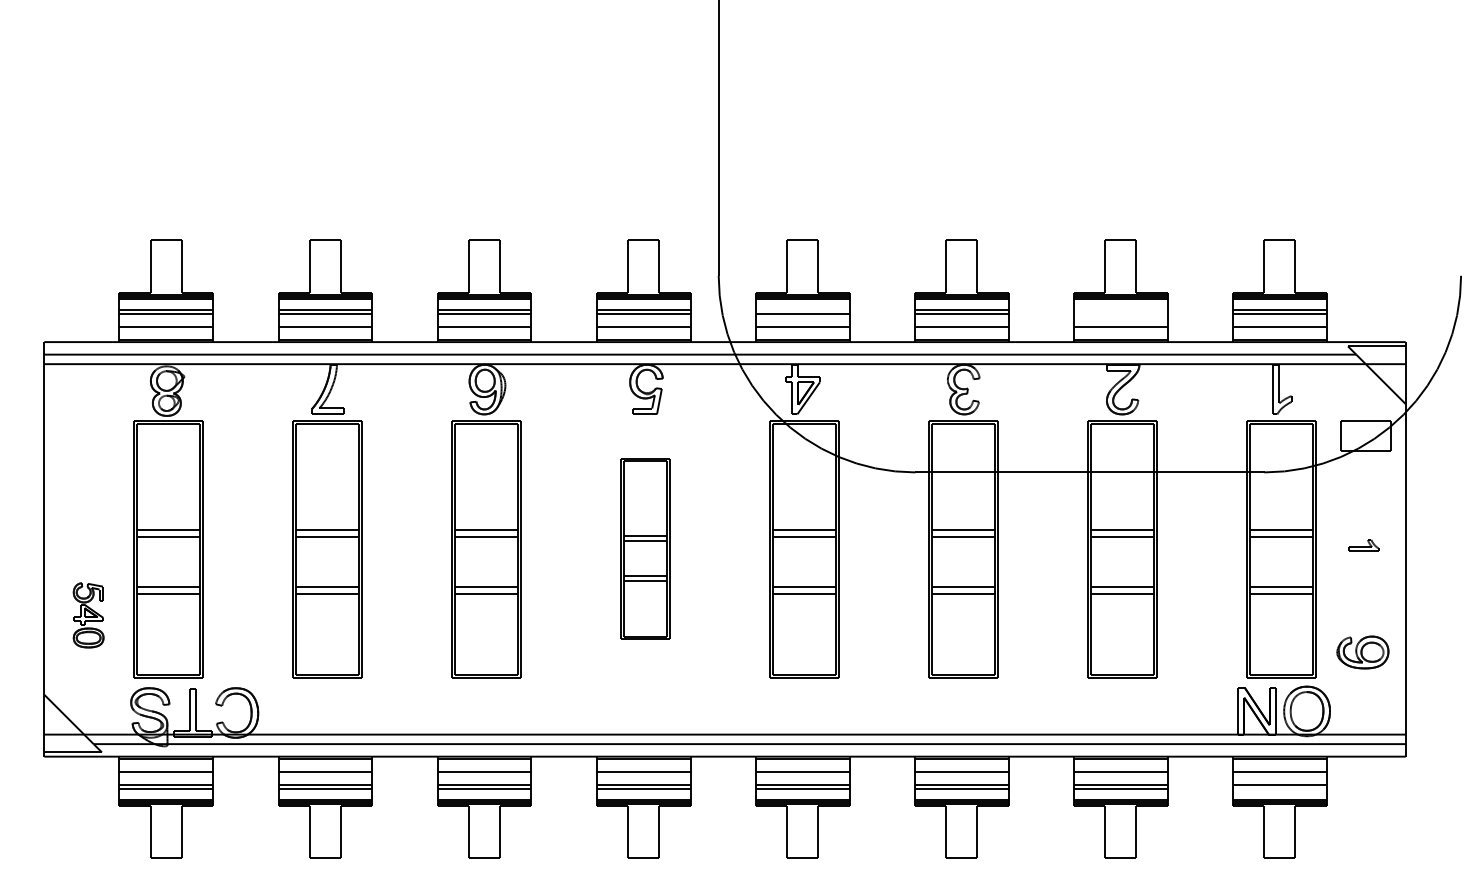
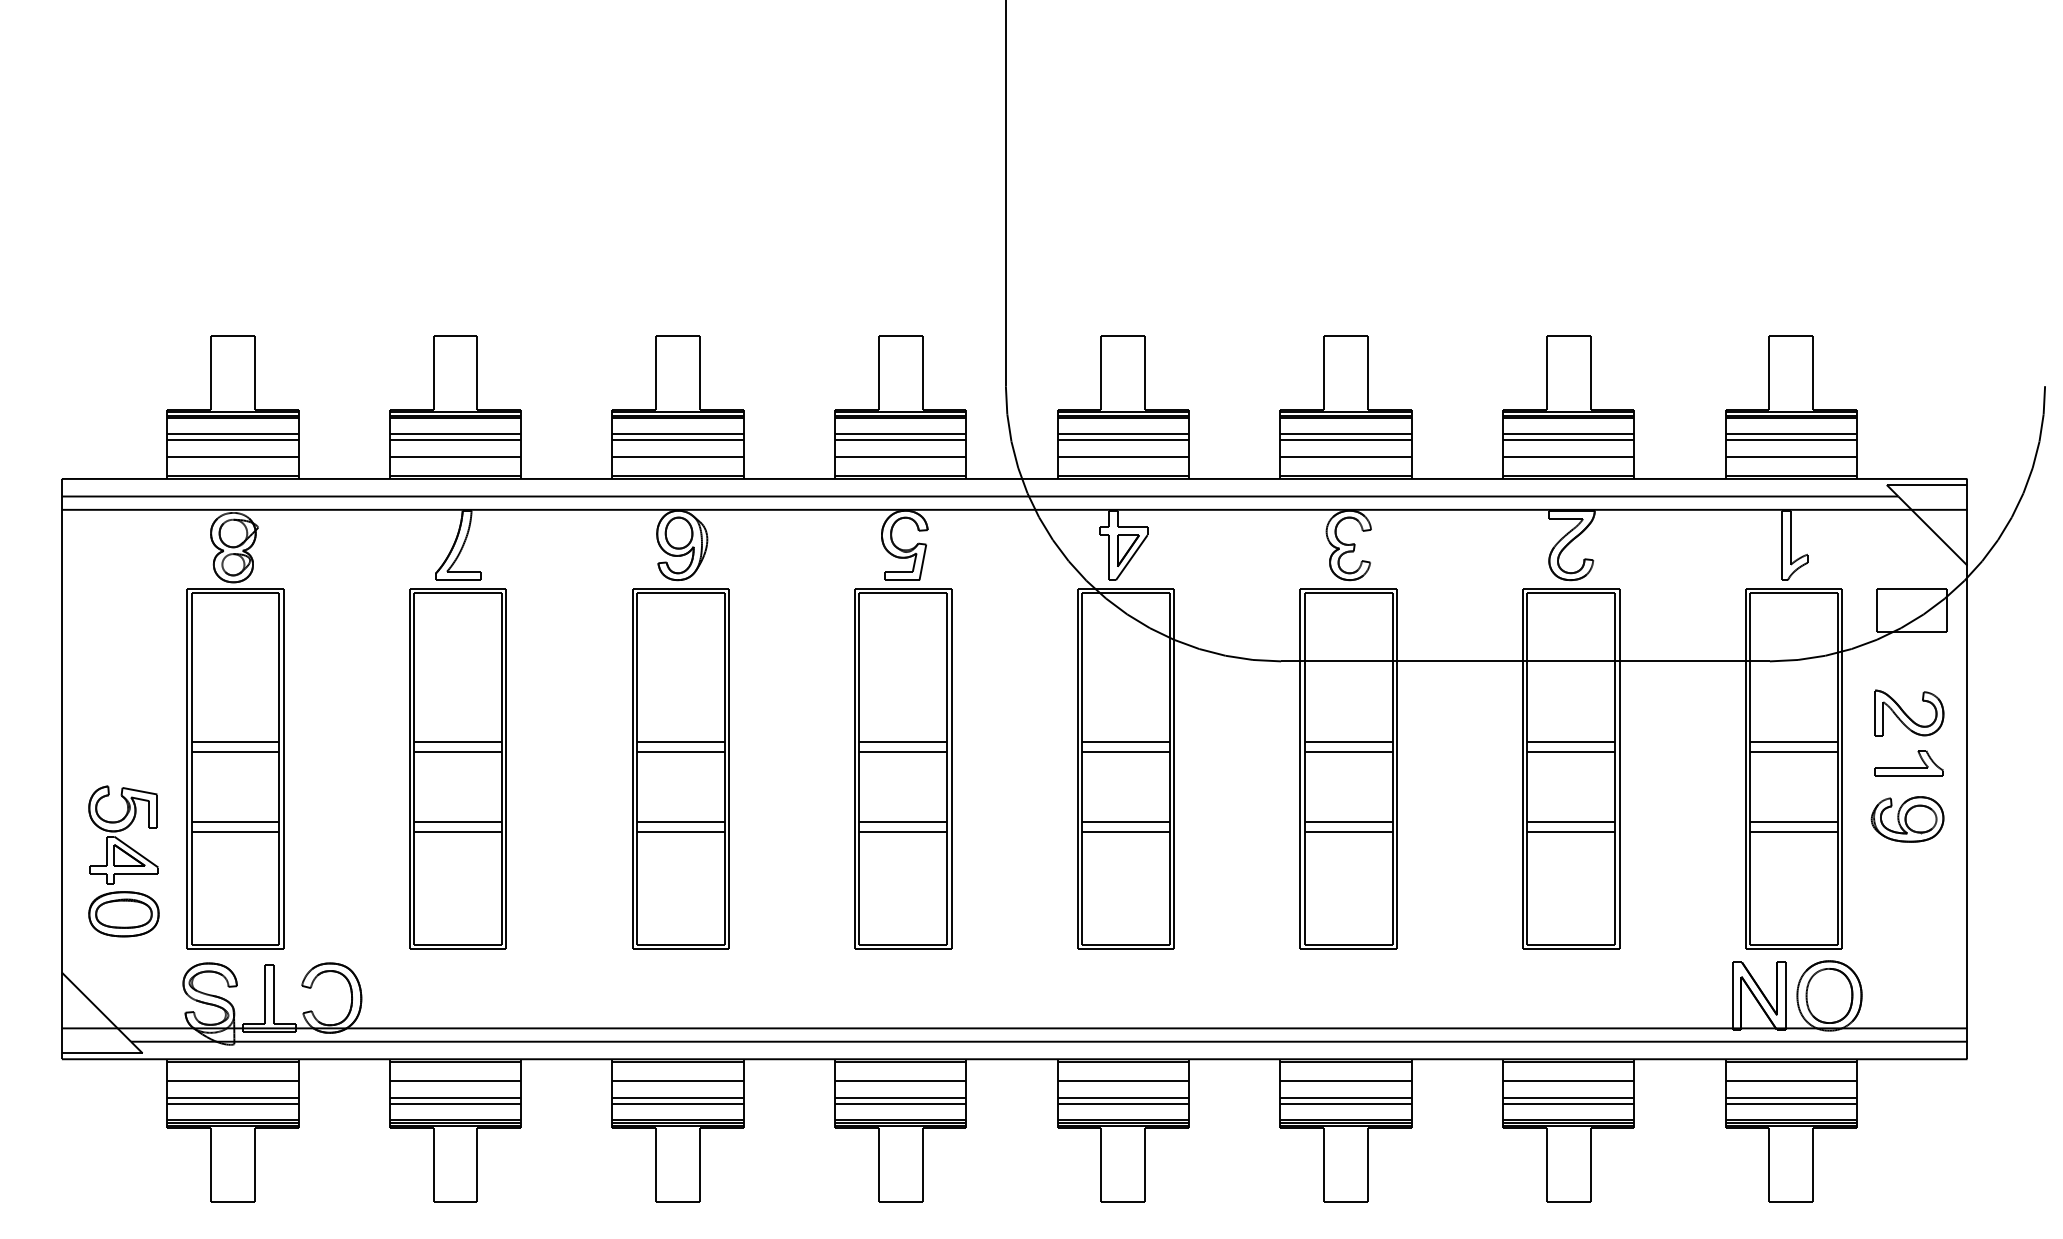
line: (802, 310) -> (1123, 434), added
line: (1120, 310) -> (1568, 434), added
line: (1120, 313) -> (1568, 439), added
part: (1364, 508) -> (1909, 712), added
part: (1363, 545) -> (1908, 763), size x1.67
part: (645, 548) -> (903, 768), size x1.43
part: (88, 615) -> (123, 861), size x1.67
part: (1362, 652) -> (1907, 819), moved
line: (1279, 788) -> (1791, 1104), added

